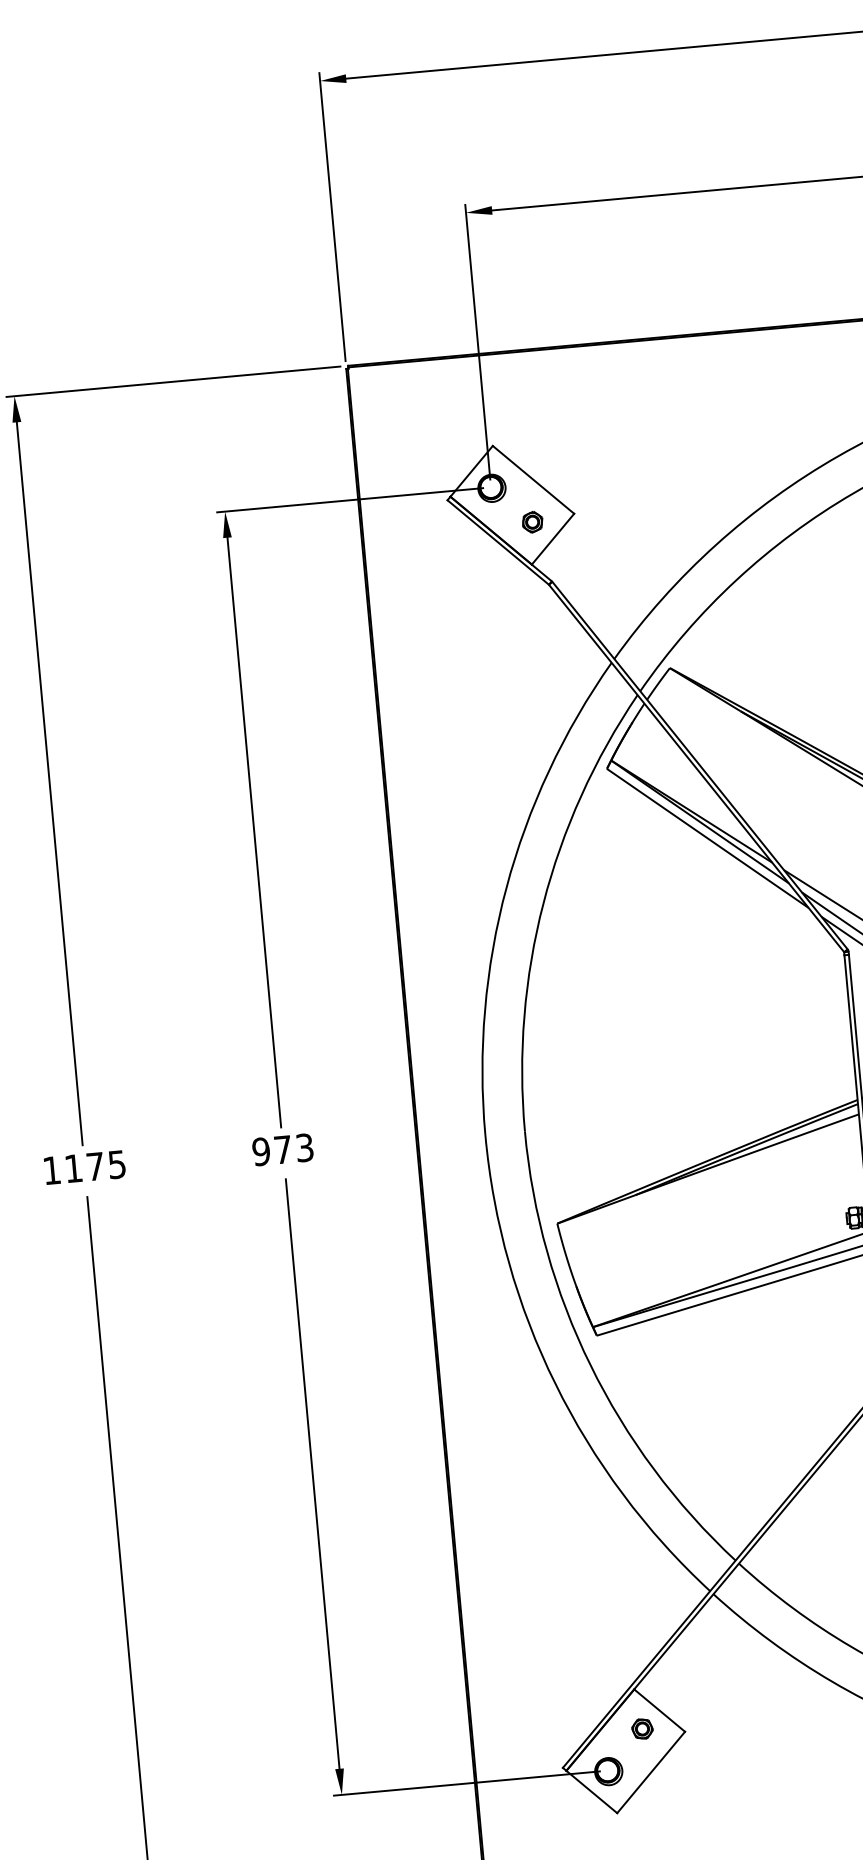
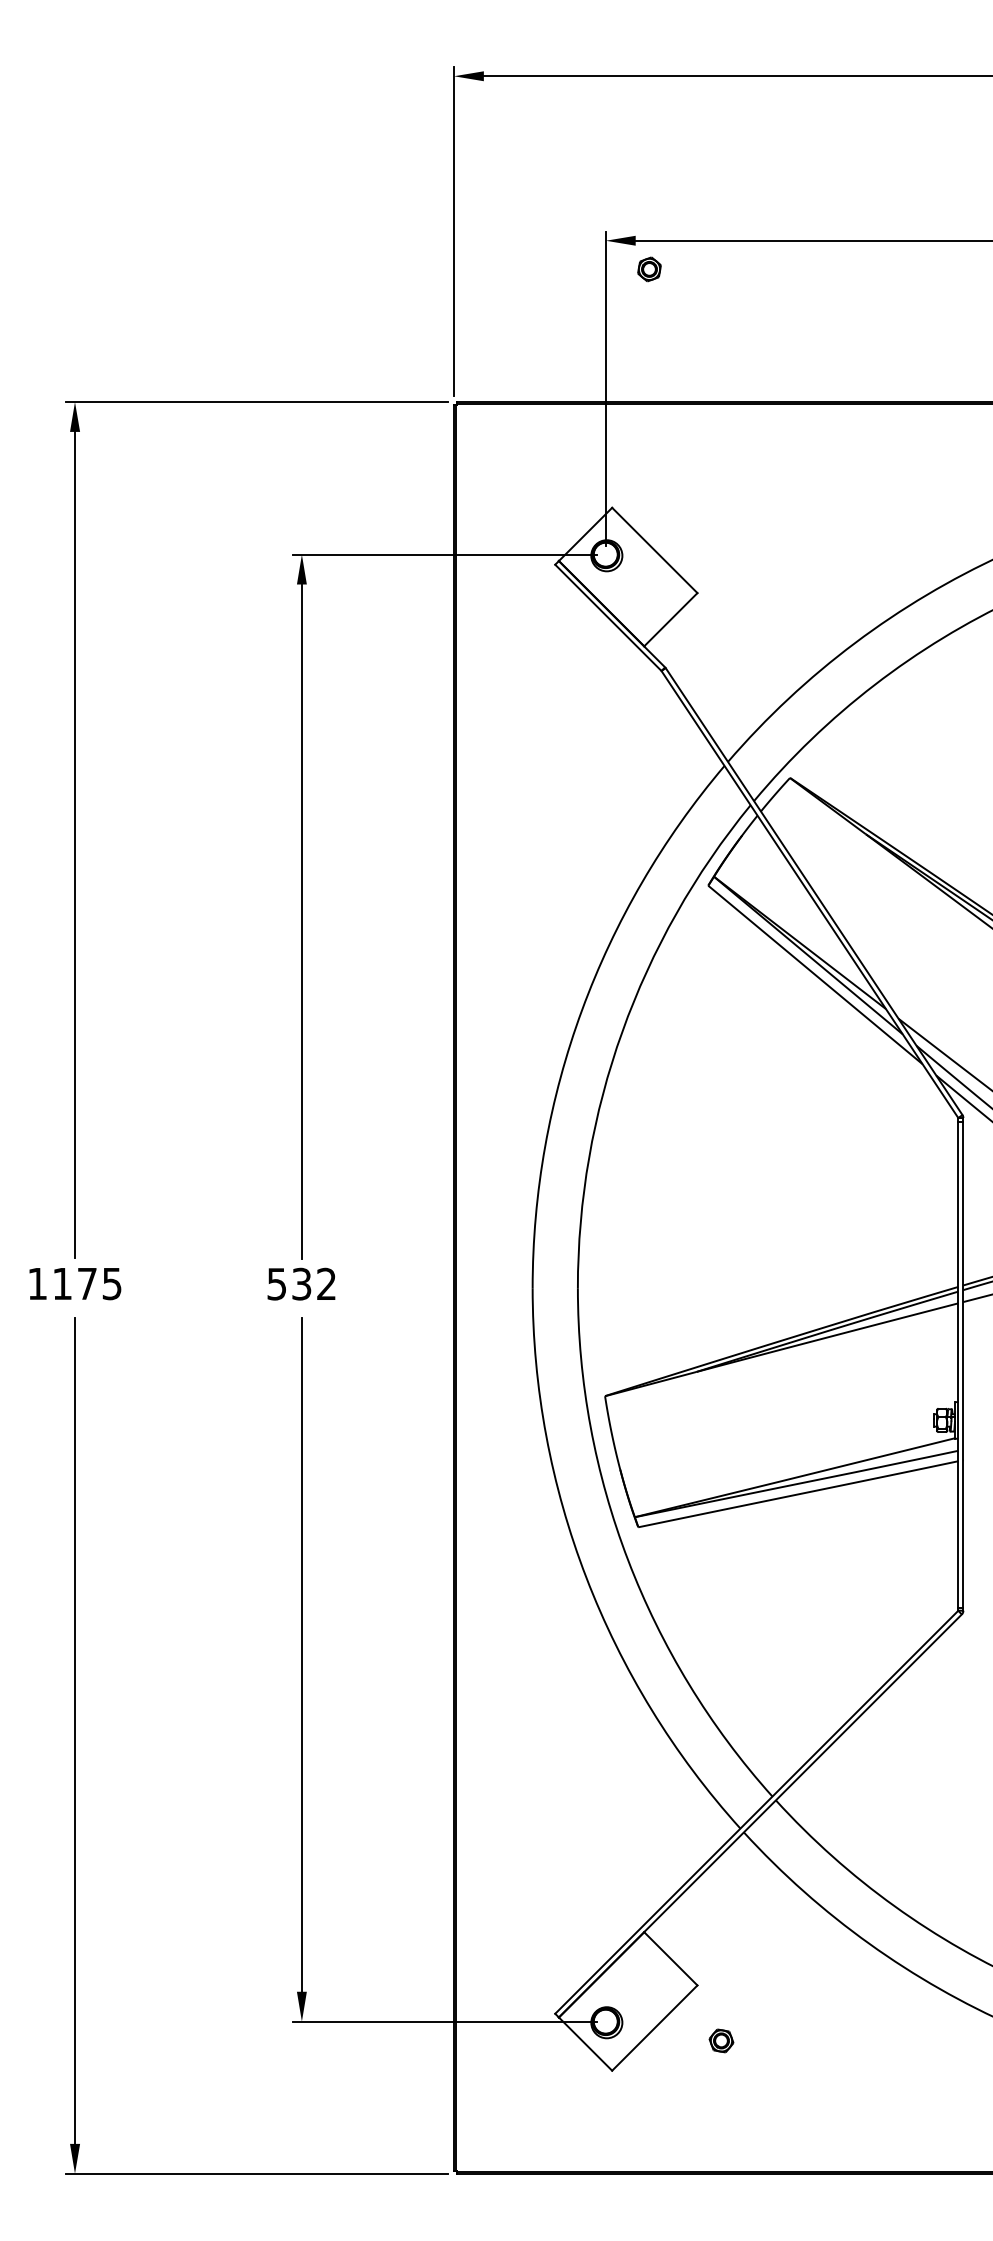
part: (532, 522) -> (649, 269), moved
text: (282, 1149) -> (301, 1283), 973 -> 532
part: (642, 1728) -> (721, 2040), moved

